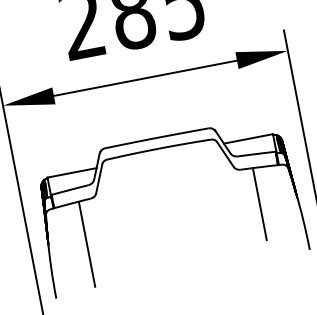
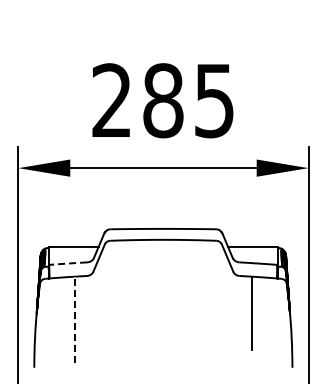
line: (69, 190) -> (67, 263), solid -> dashed
line: (86, 243) -> (74, 319), solid -> dashed

